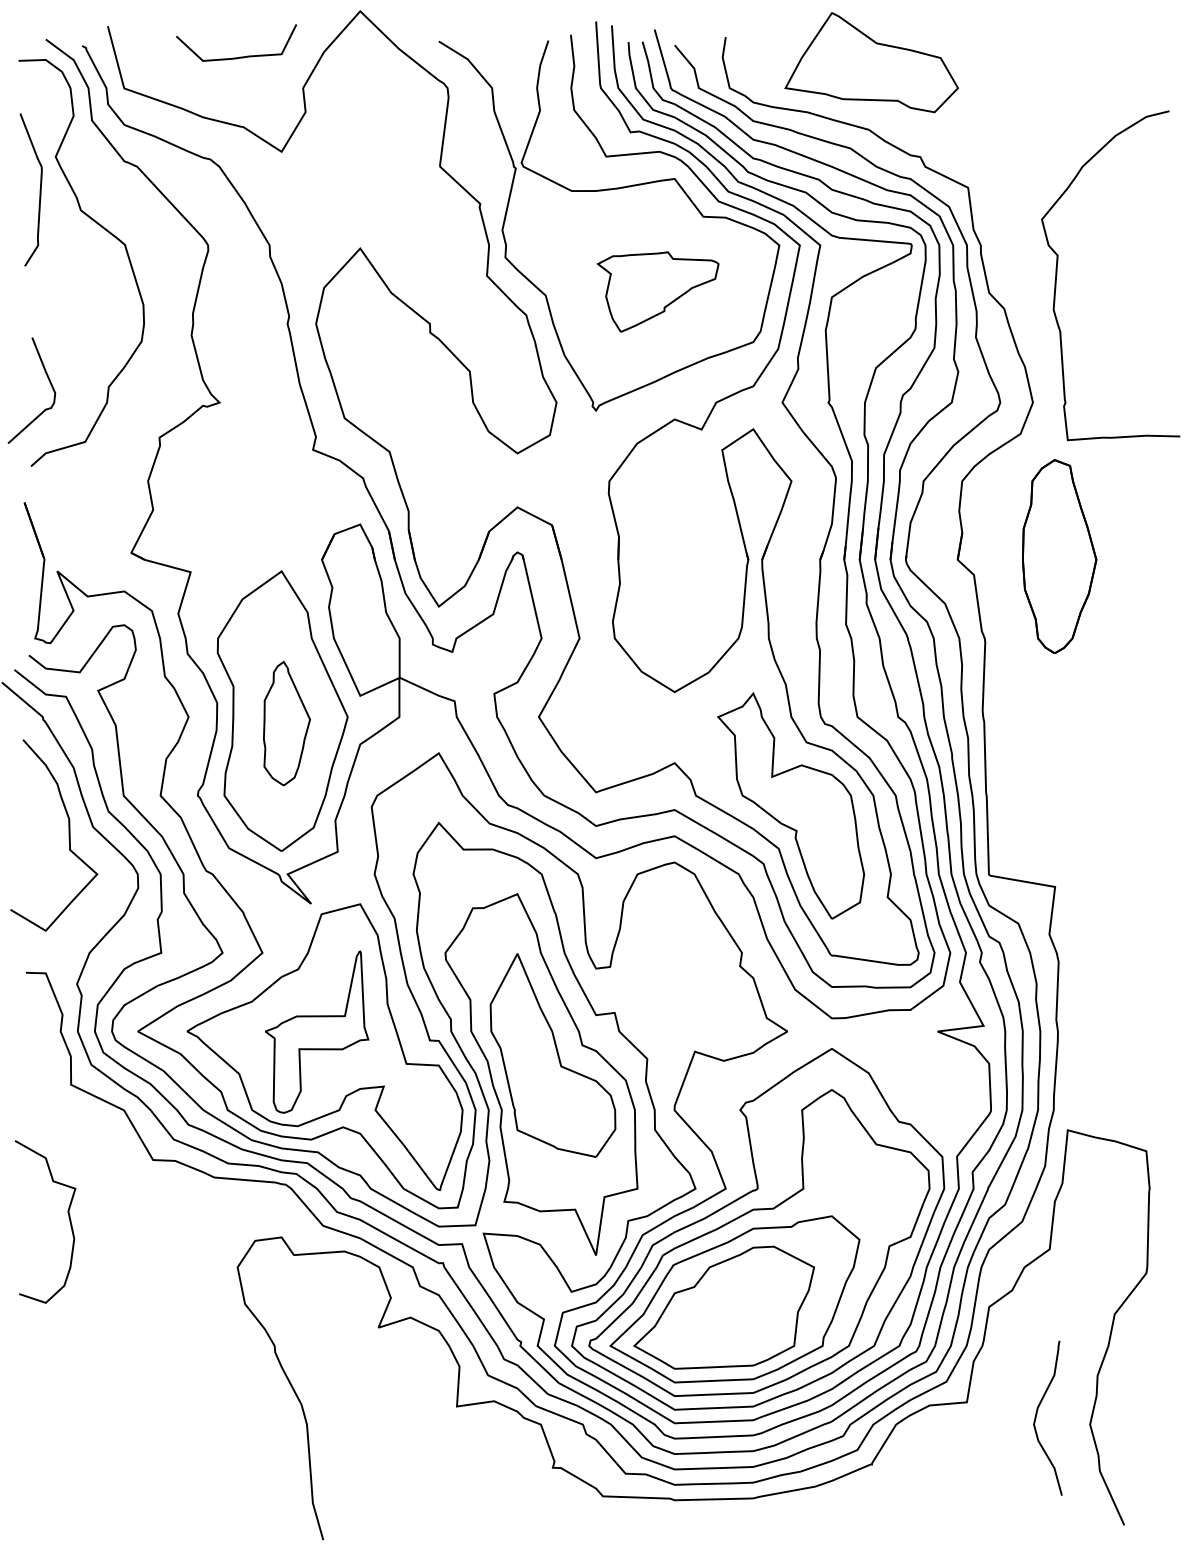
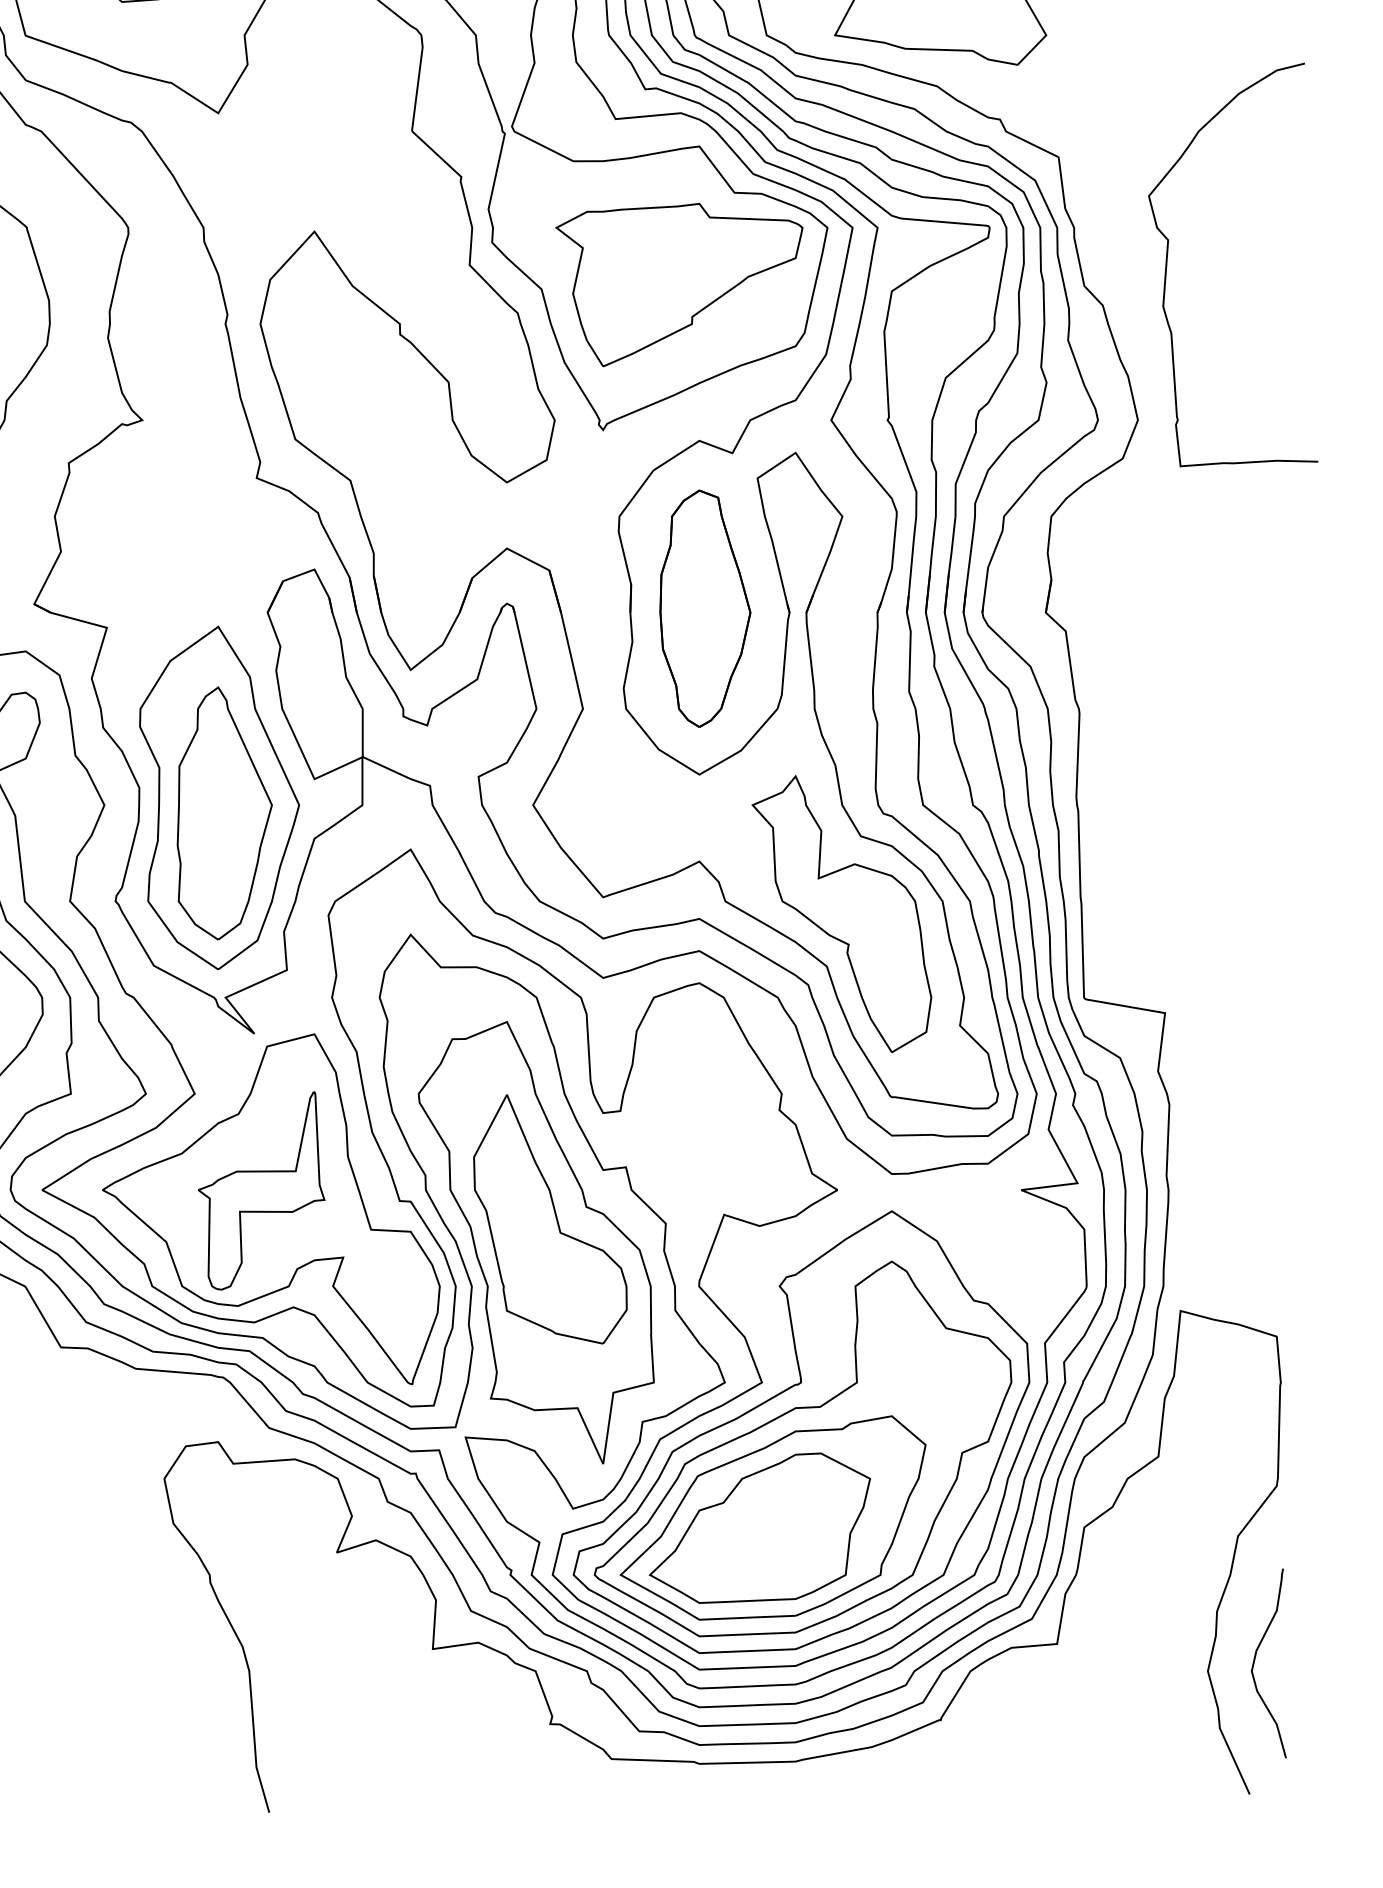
part: (657, 291) -> (678, 284), size x1.67
part: (1059, 556) -> (705, 608), moved
part: (286, 723) -> (224, 813), size x1.67
curve: (1037, 1414) -> (1256, 1658), moved

